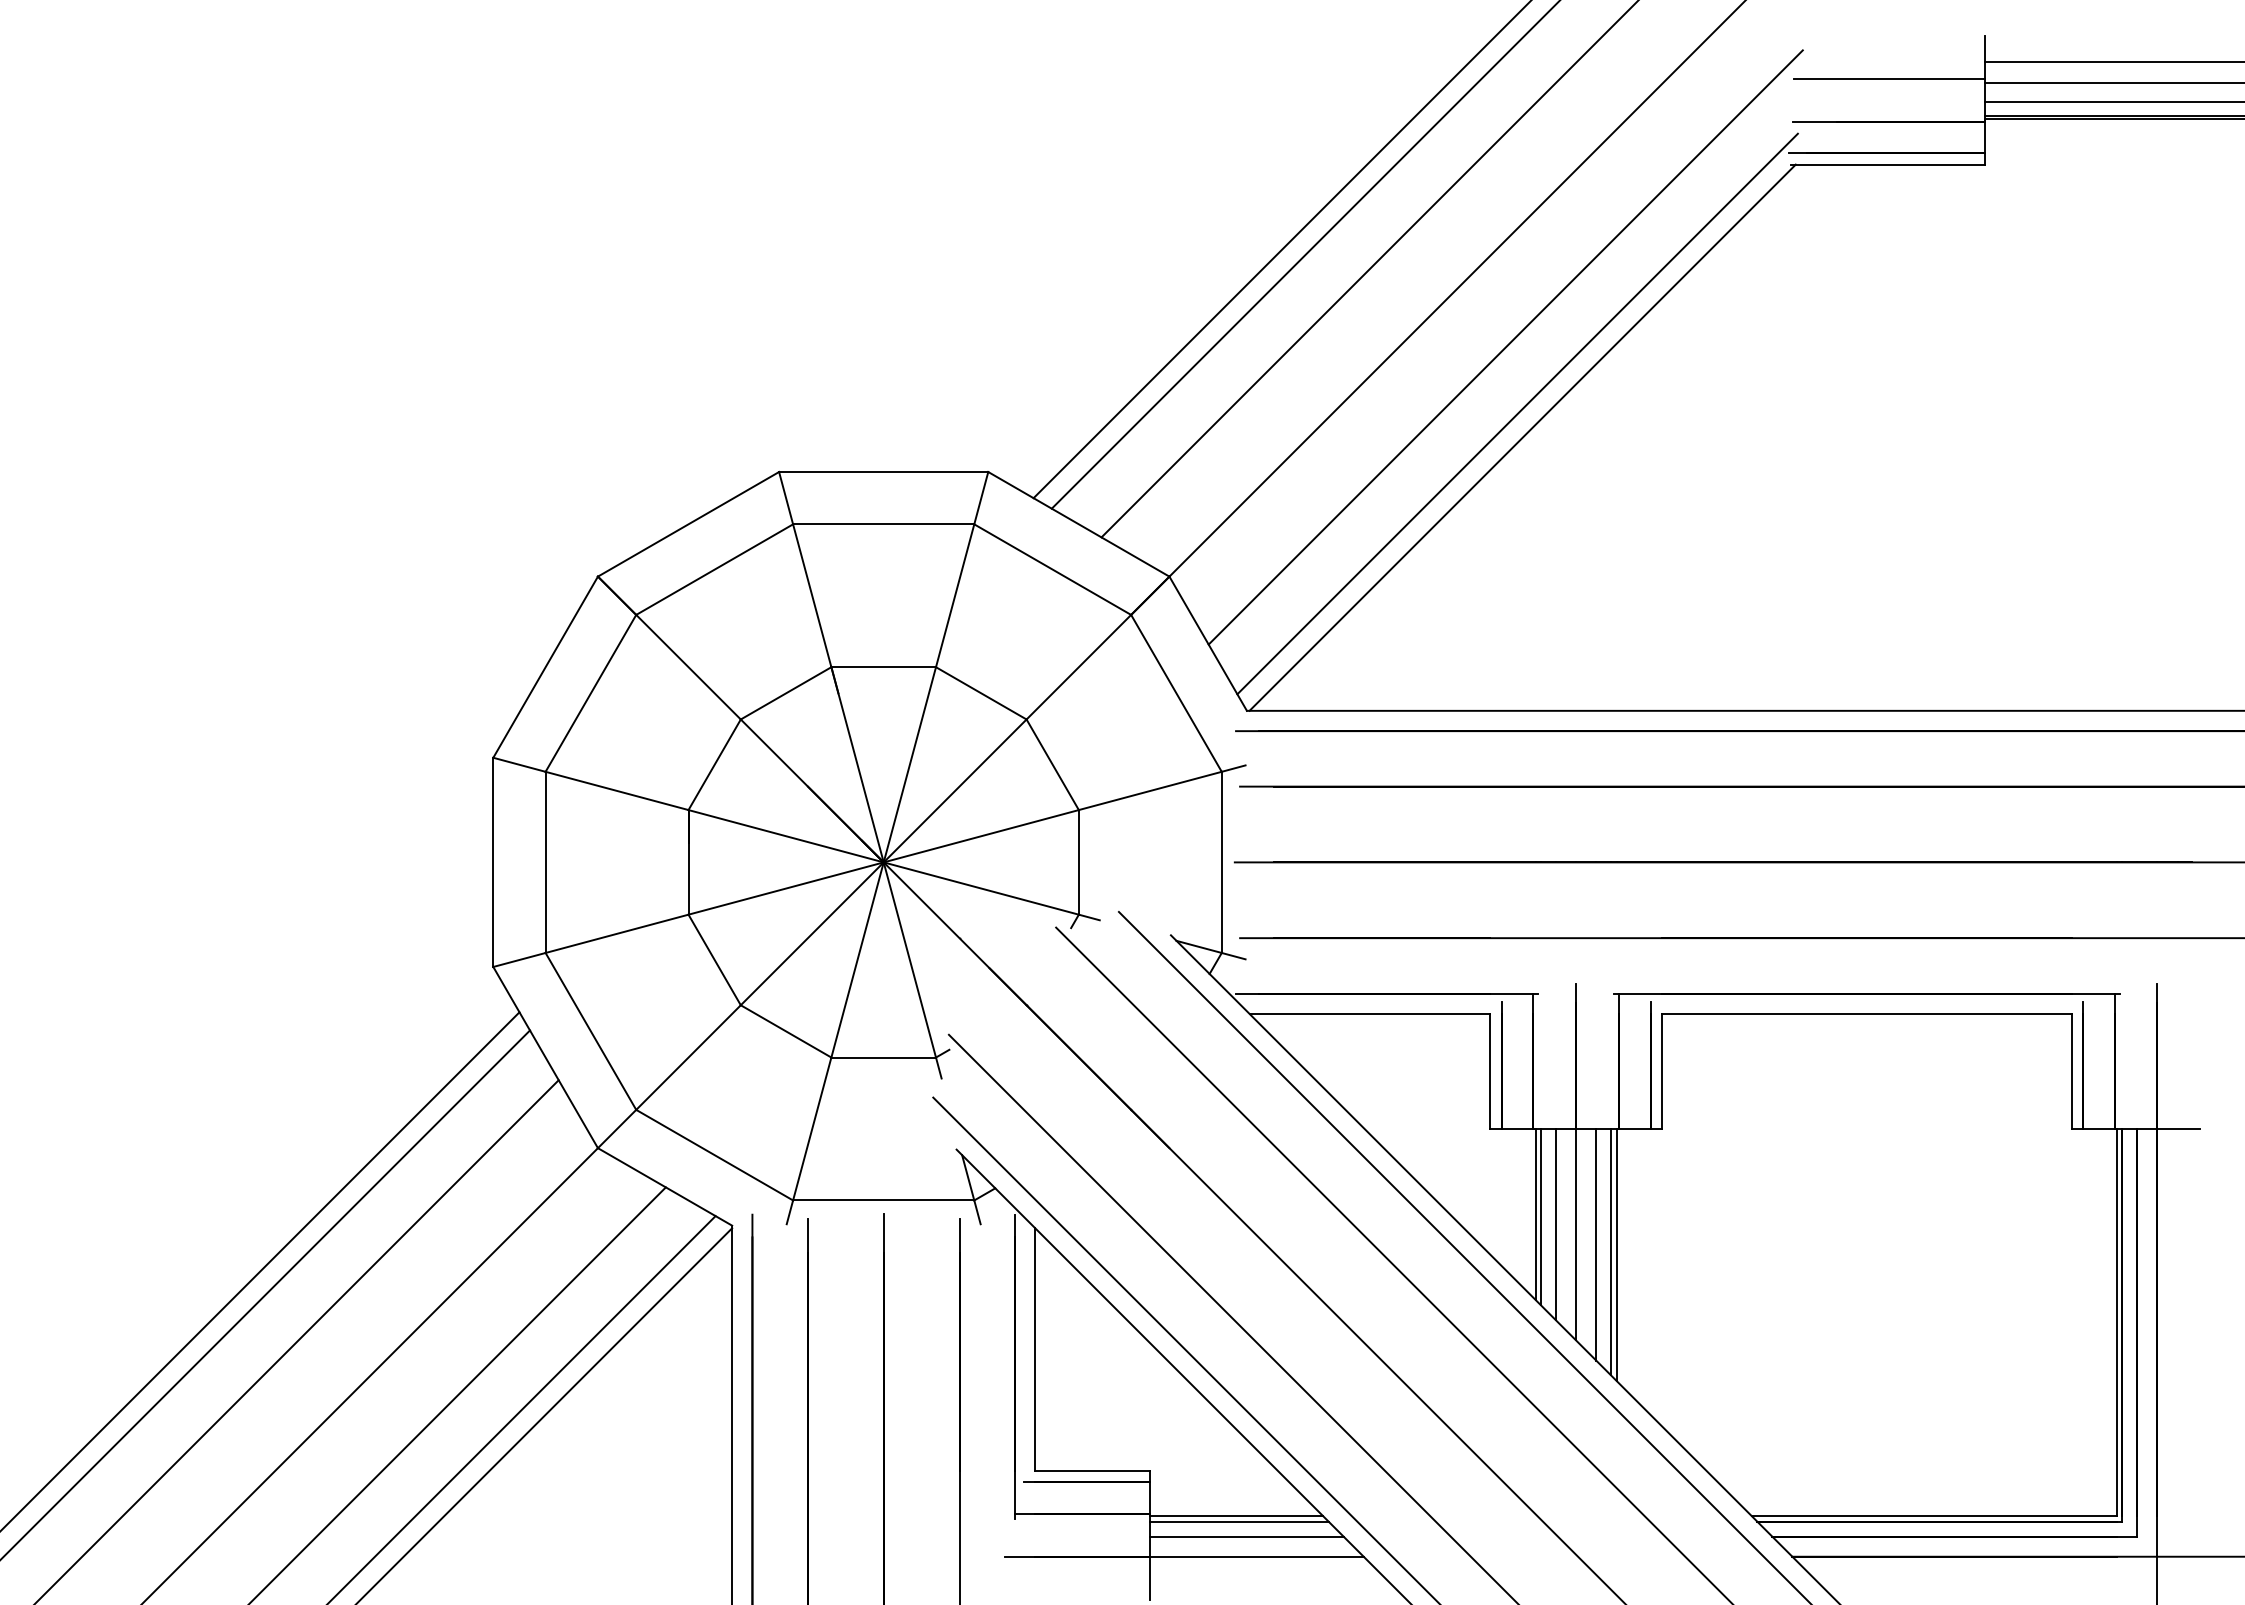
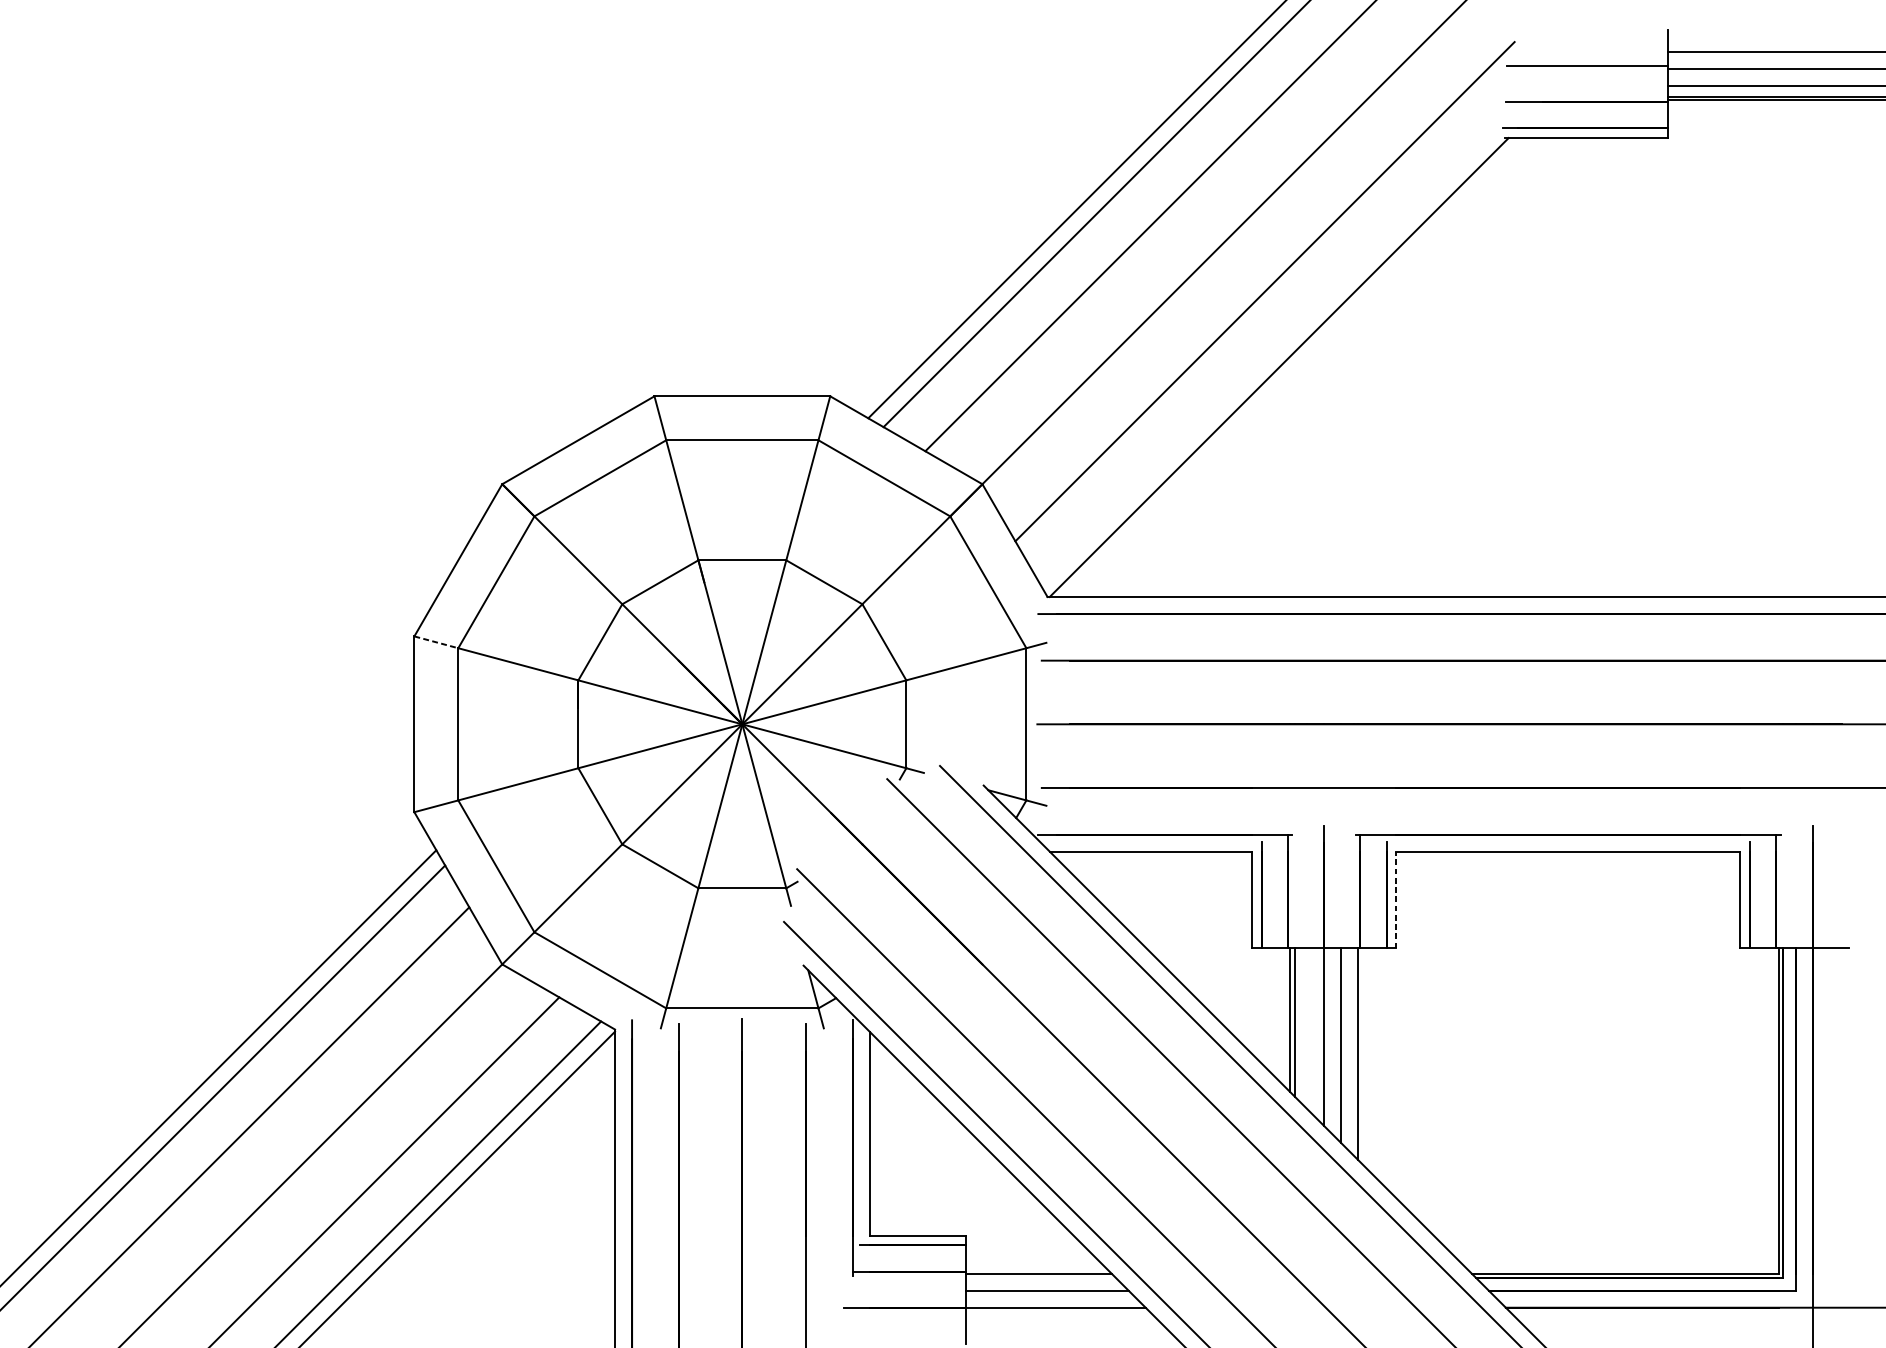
line: (1517, 413) -> (1274, 347), removed
line: (519, 764) -> (436, 642), solid -> dashed
line: (1662, 1071) -> (1396, 900), solid -> dashed
line: (1555, 1224) -> (1306, 1028), removed
line: (1611, 1252) -> (1353, 1052), removed
line: (1239, 1521) -> (1041, 1278), removed

